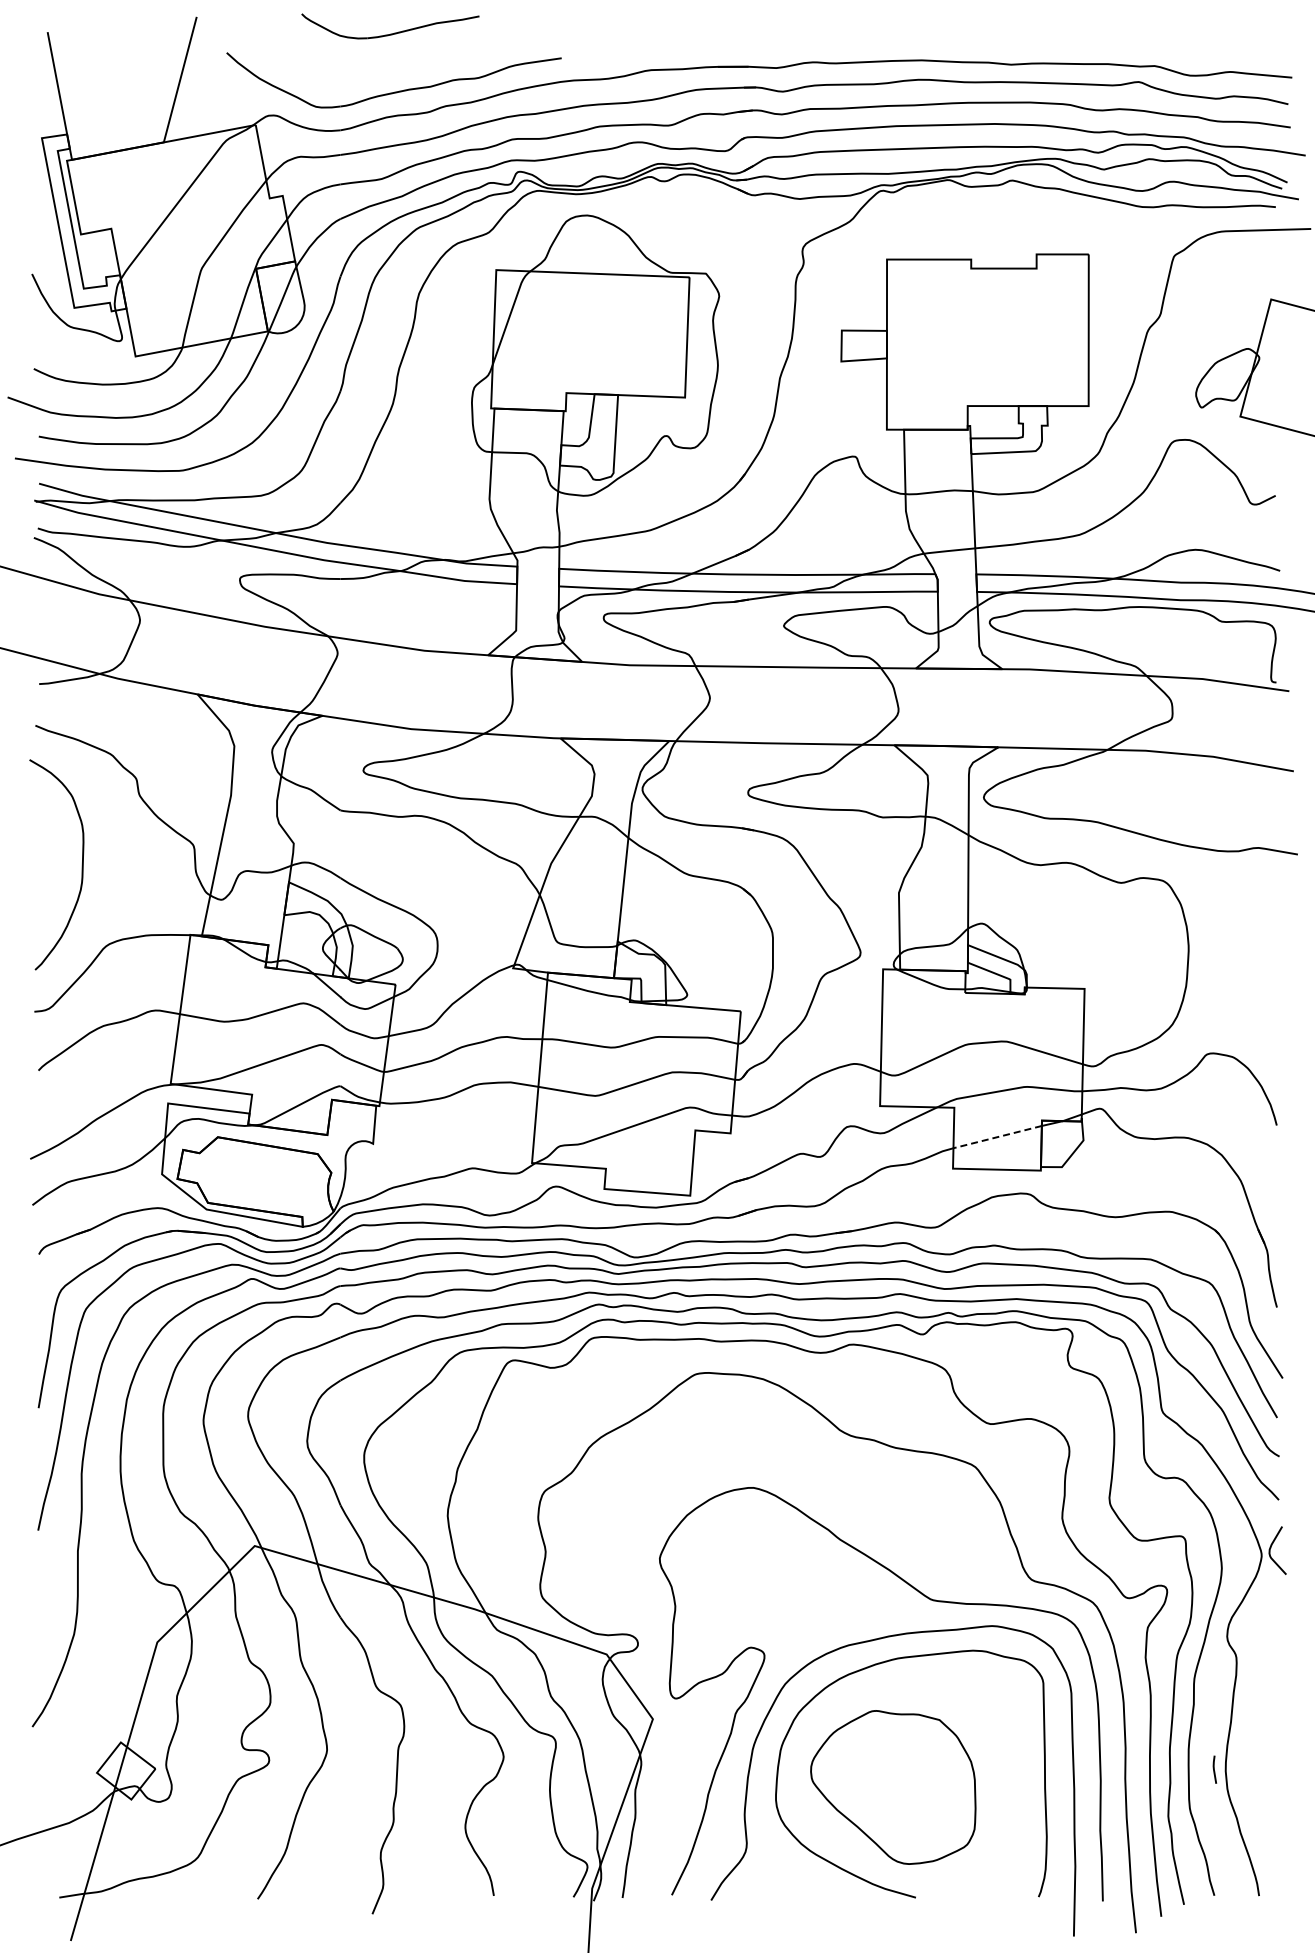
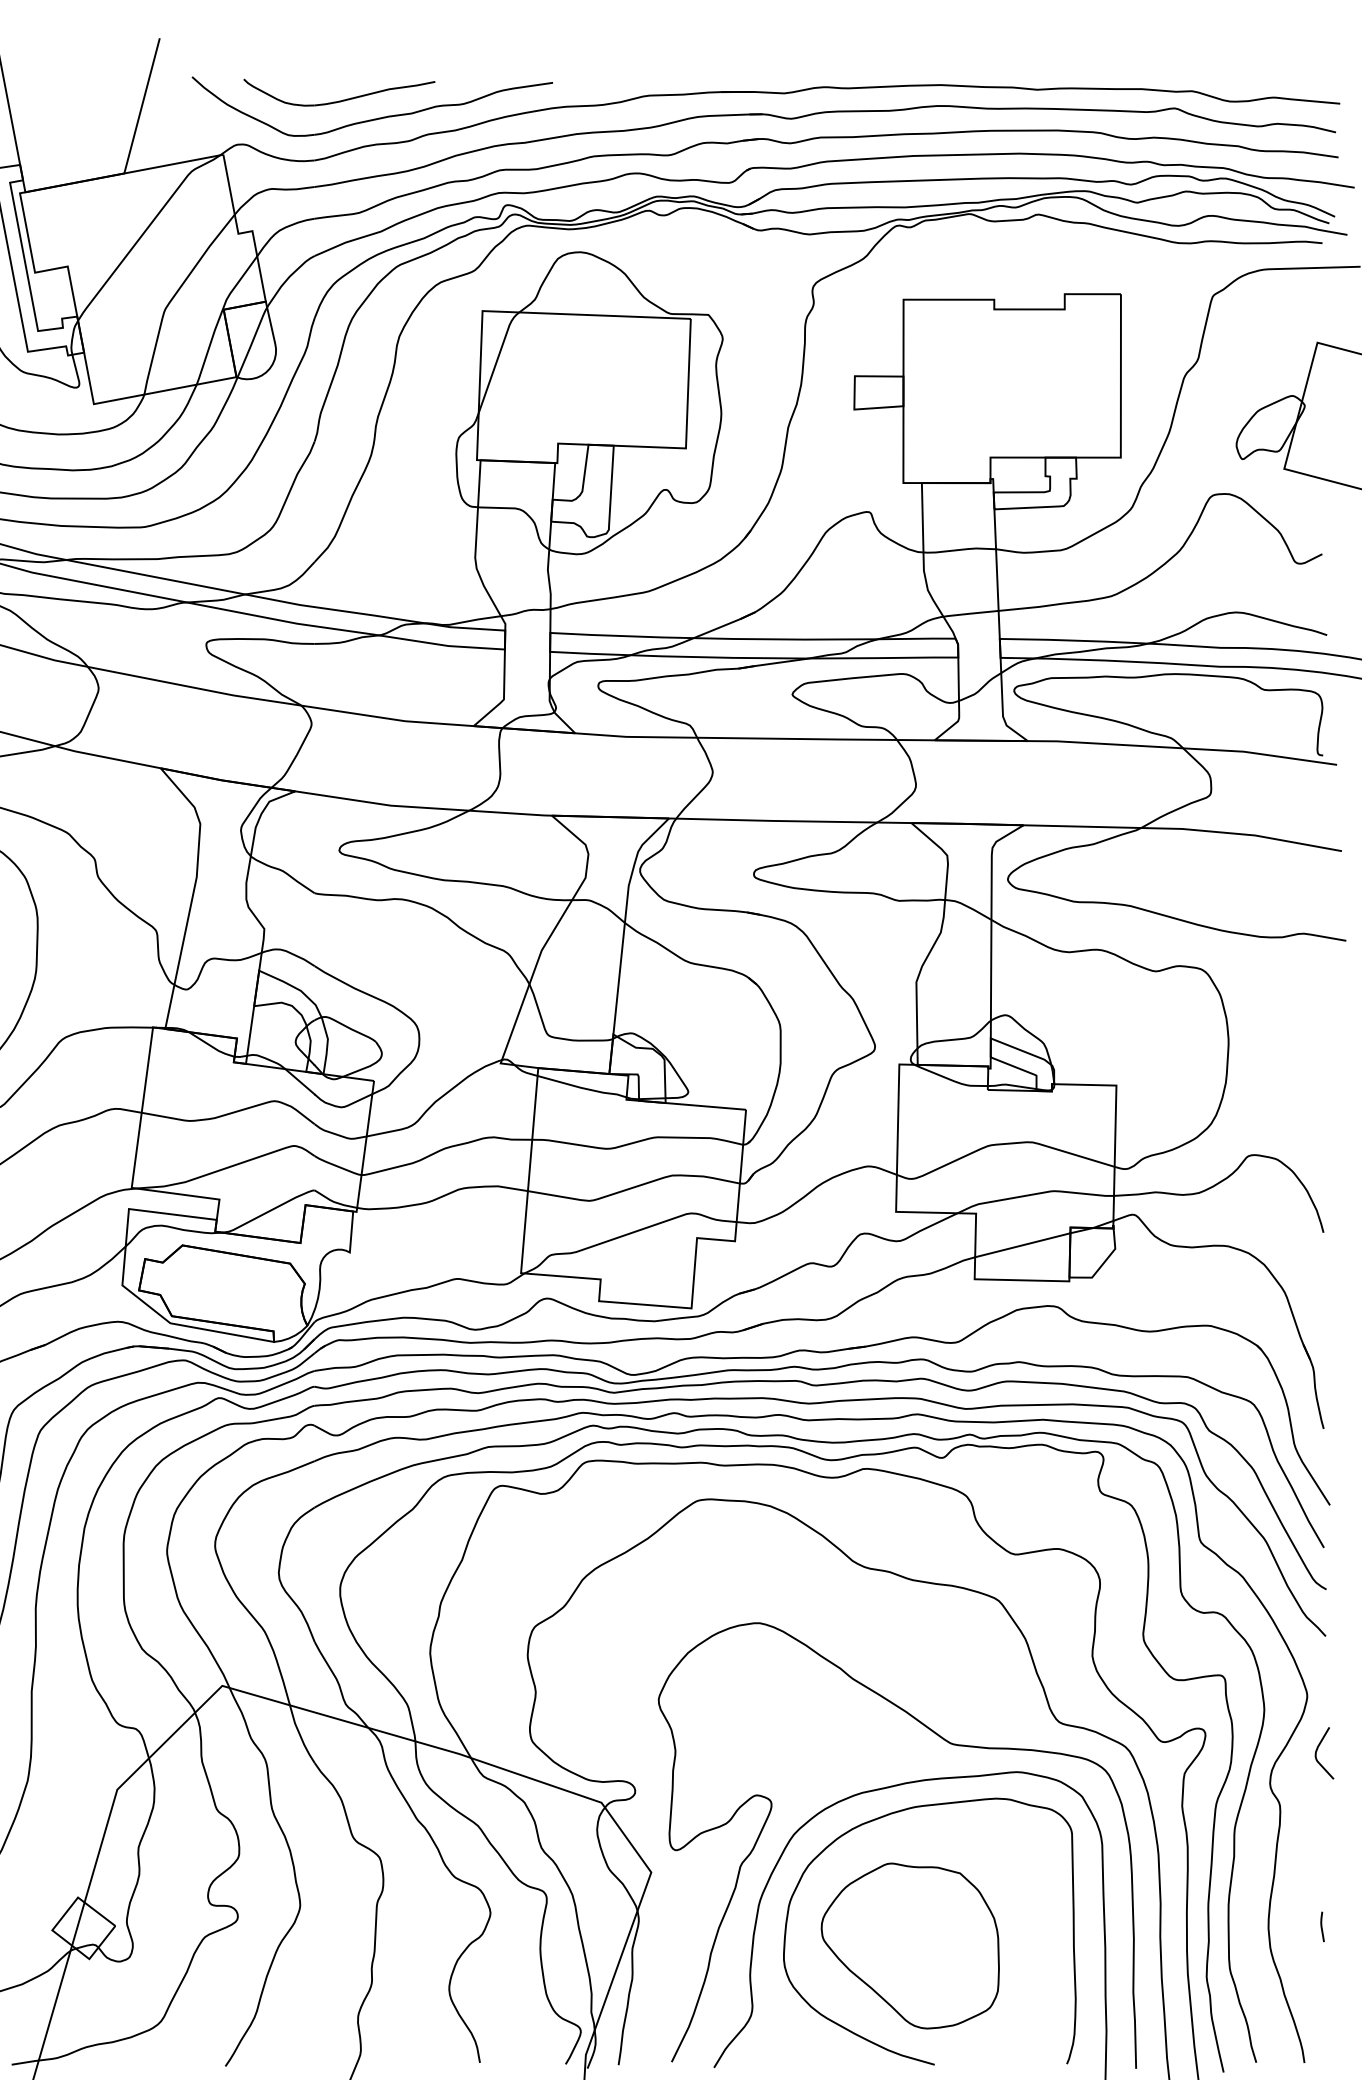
part: (390, 33) -> (339, 100), moved
line: (997, 1137) -> (1022, 1245), dashed -> solid
curve: (1271, 1548) -> (1317, 1751), moved
line: (1214, 1769) -> (1322, 1926), moved

